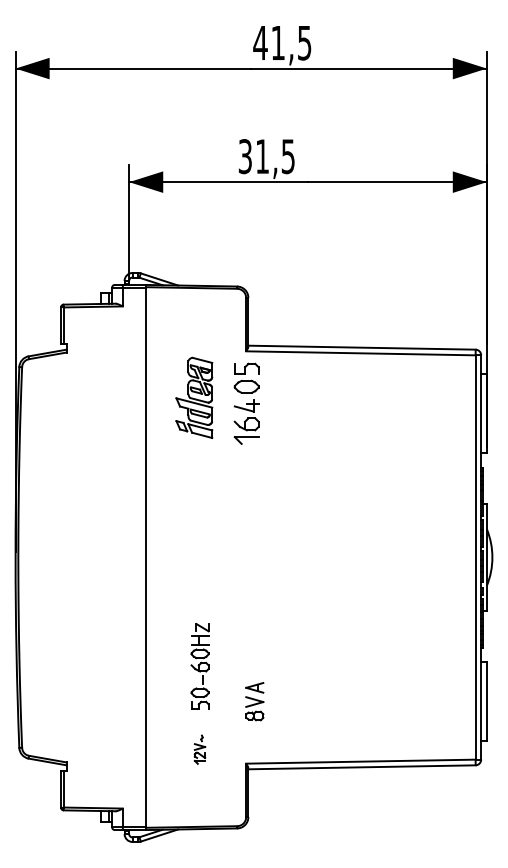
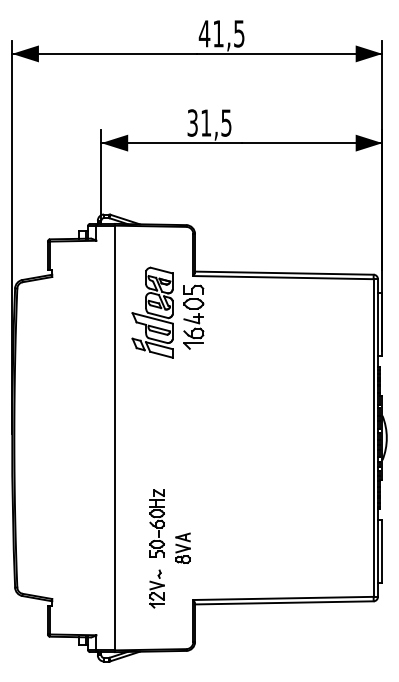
part: (194, 397) -> (152, 312), size x1.43
part: (254, 700) -> (182, 547), moved
part: (199, 749) -> (156, 588), size x1.67

